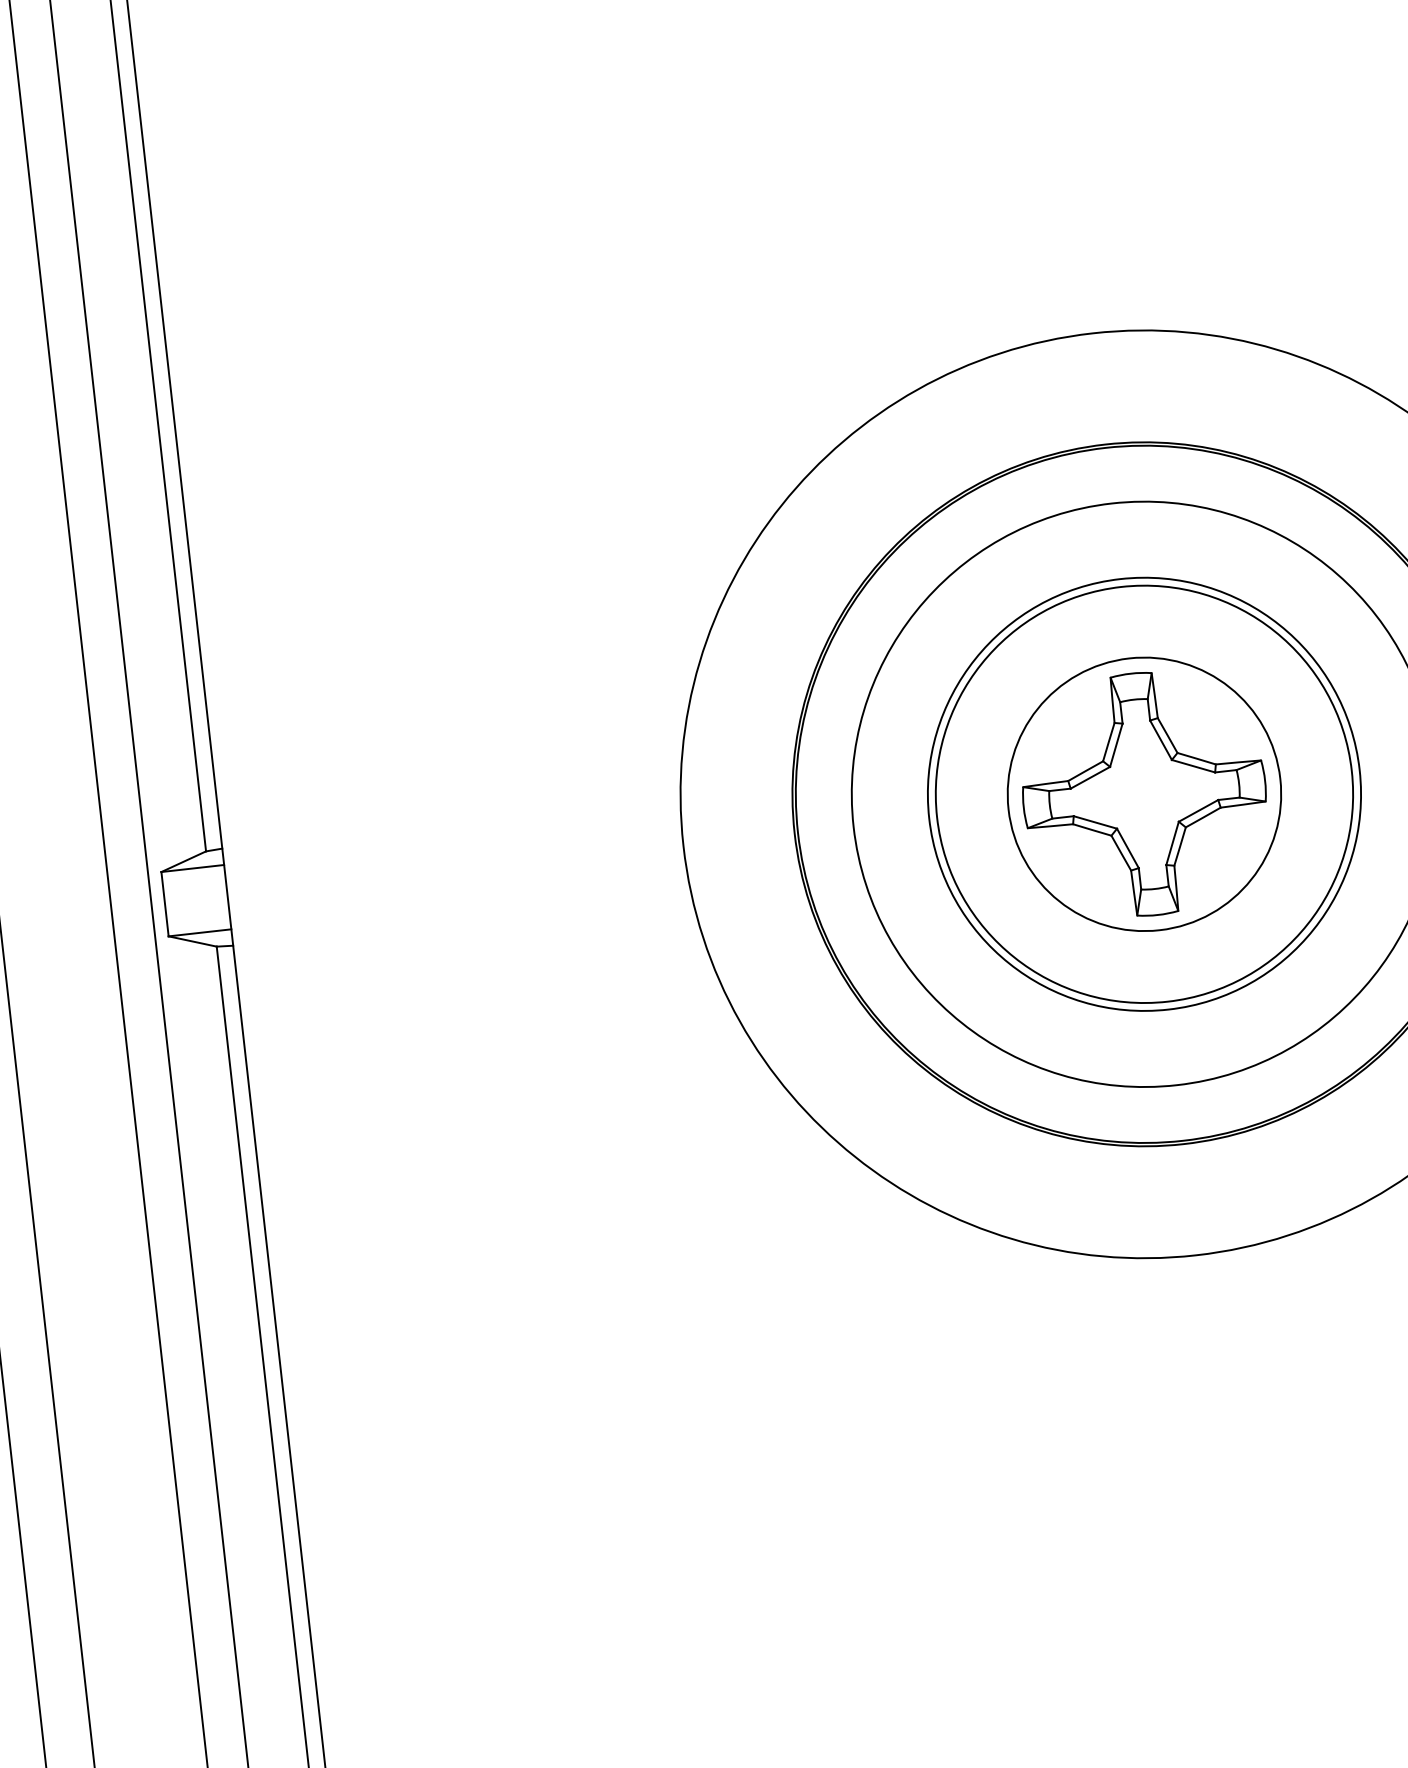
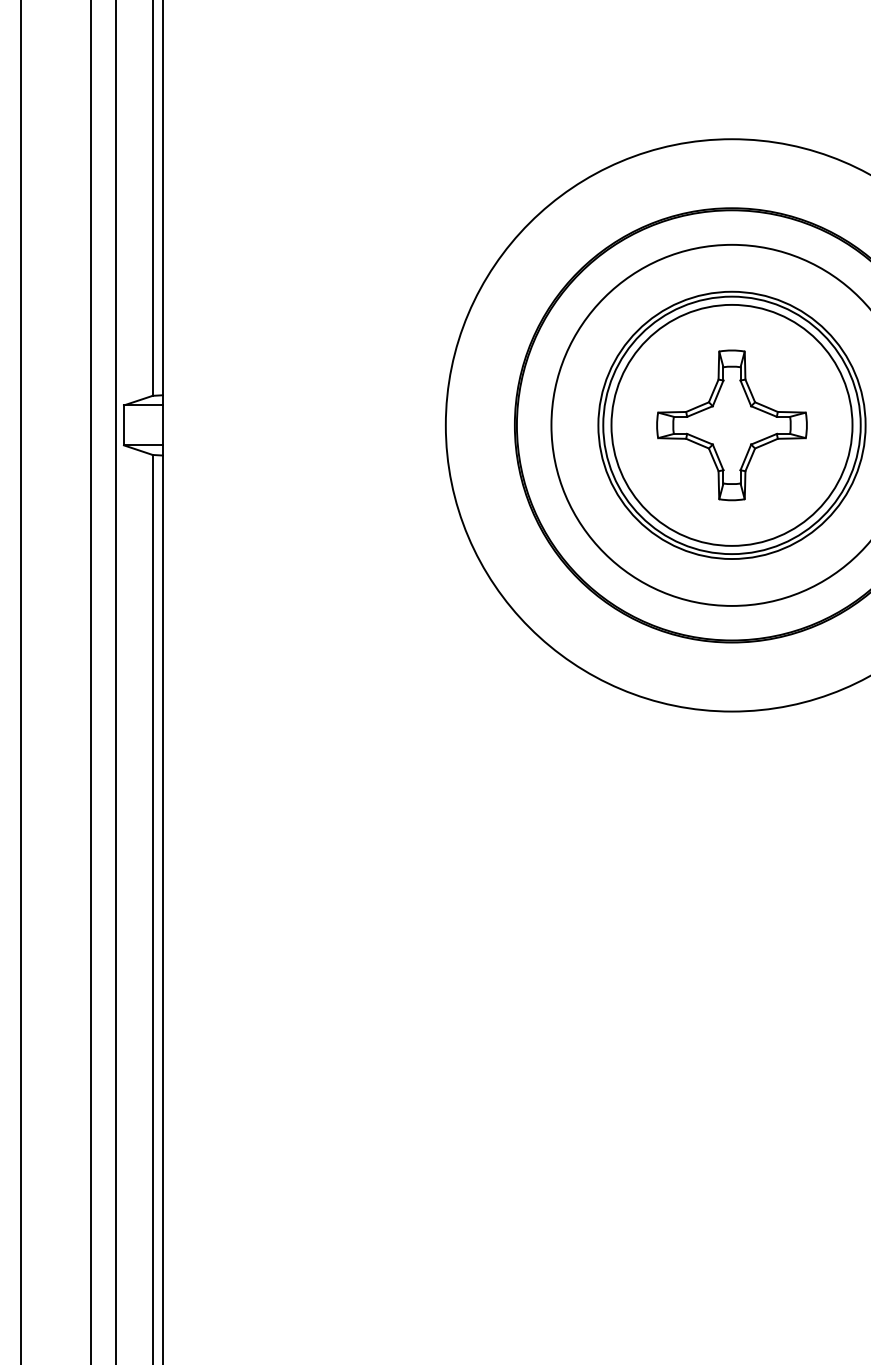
circle: (1143, 792) -> (731, 424), size x1.43

